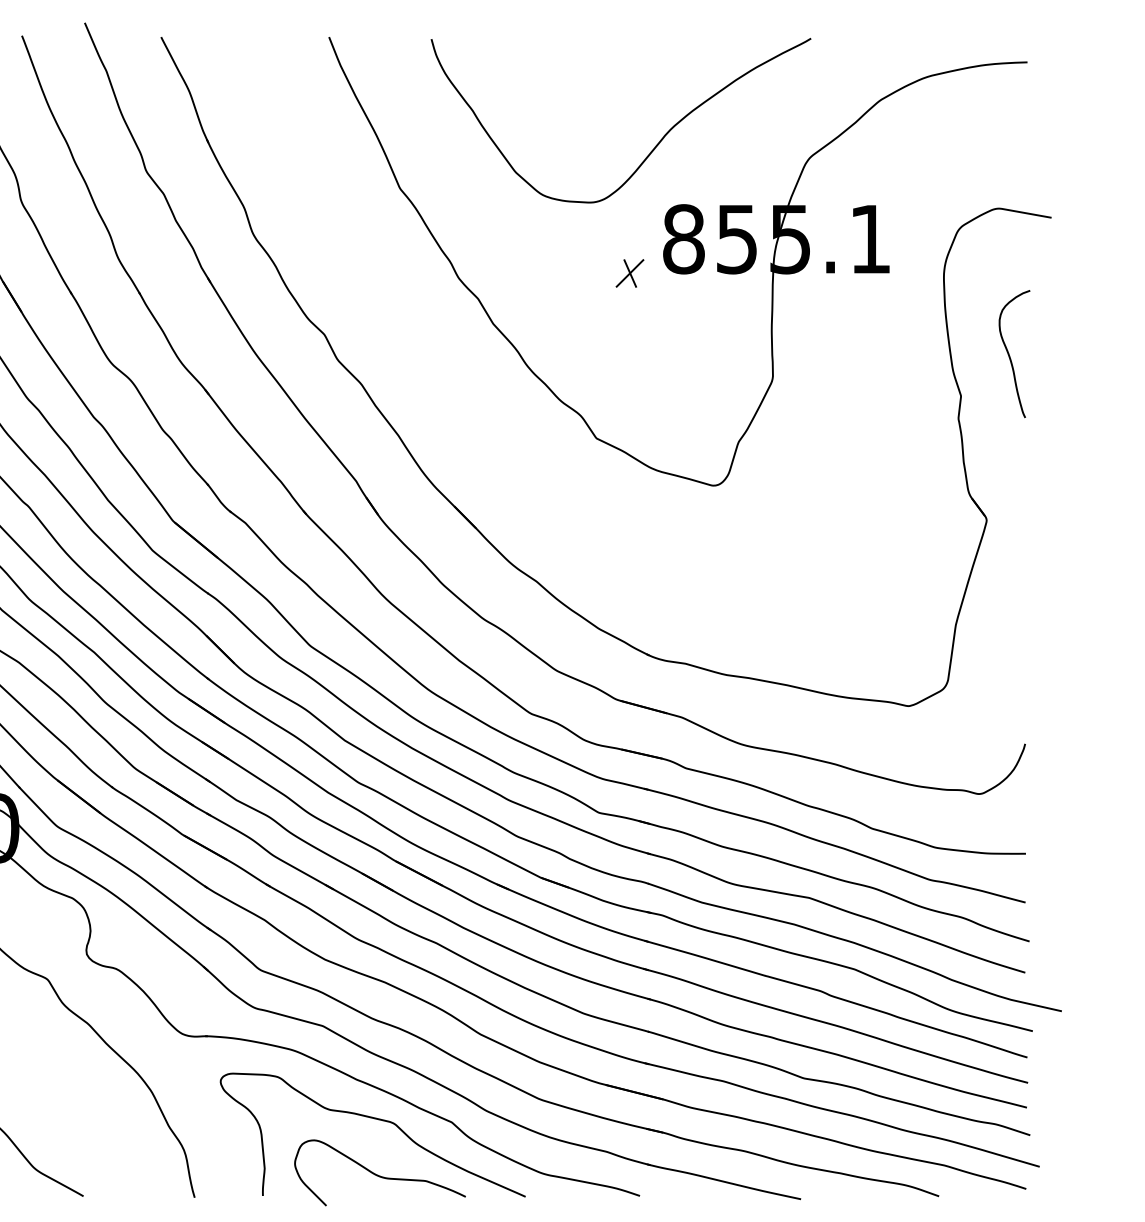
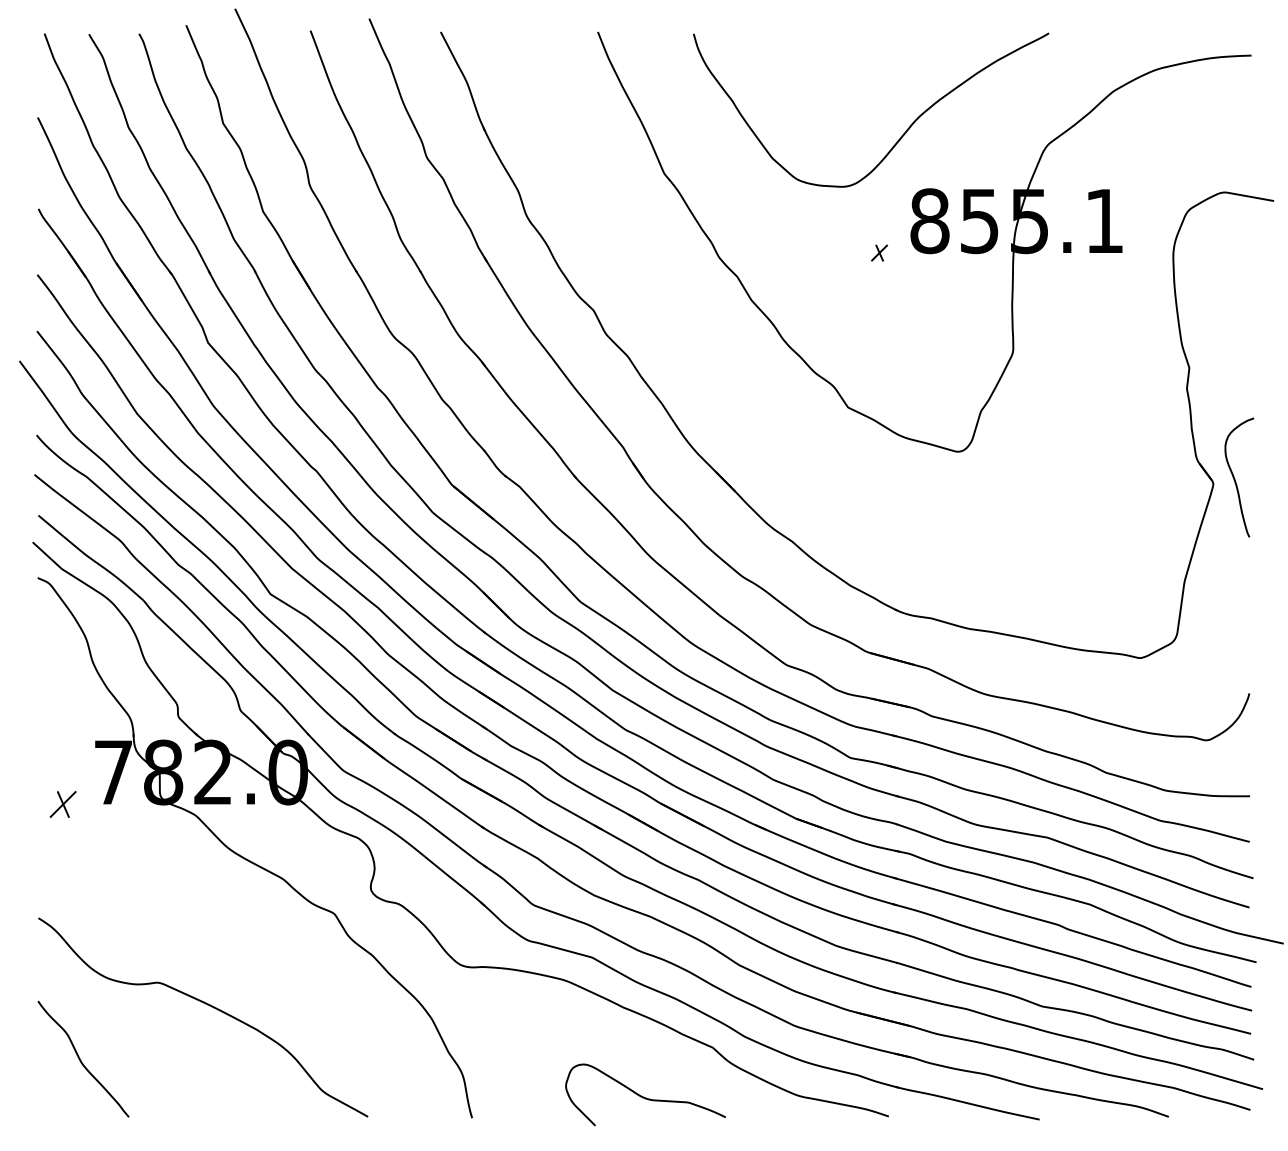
part: (629, 272) -> (879, 252), size x0.6
curve: (1010, 355) -> (1235, 478), moved
curve: (376, 1120) -> (642, 1045), removed

